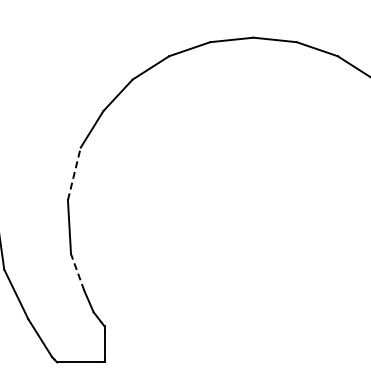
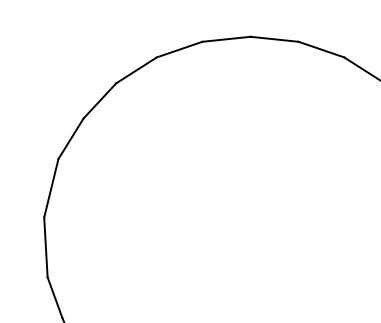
line: (74, 173) -> (51, 187), dashed -> solid
line: (77, 271) -> (54, 296), dashed -> solid

